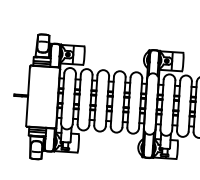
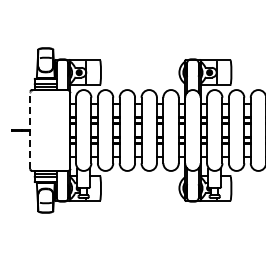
line: (28, 96) -> (30, 130), solid -> dashed

